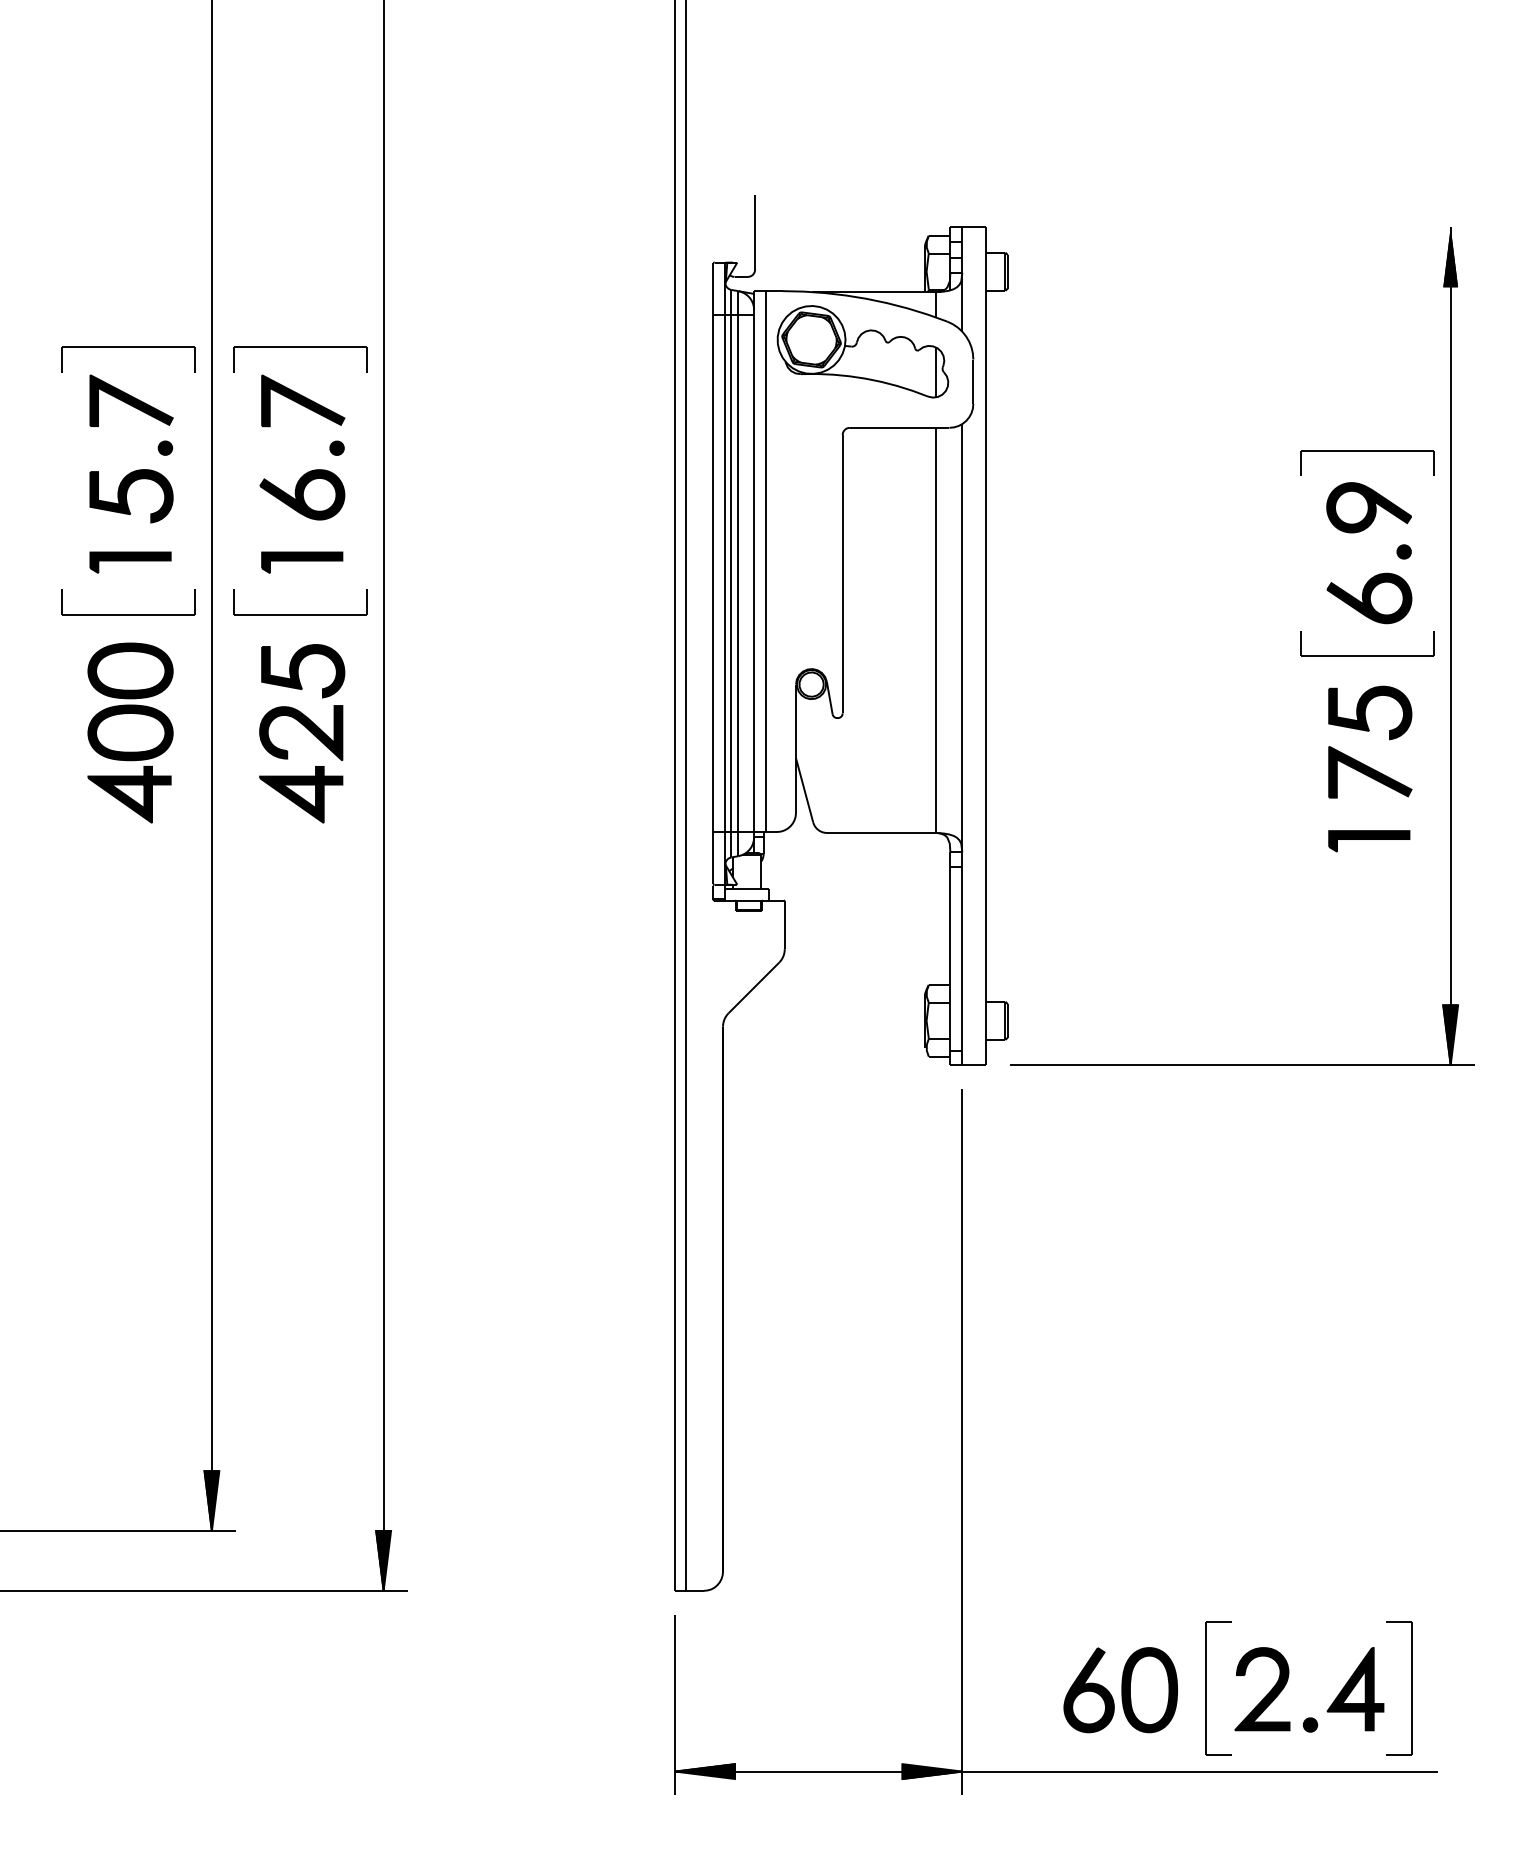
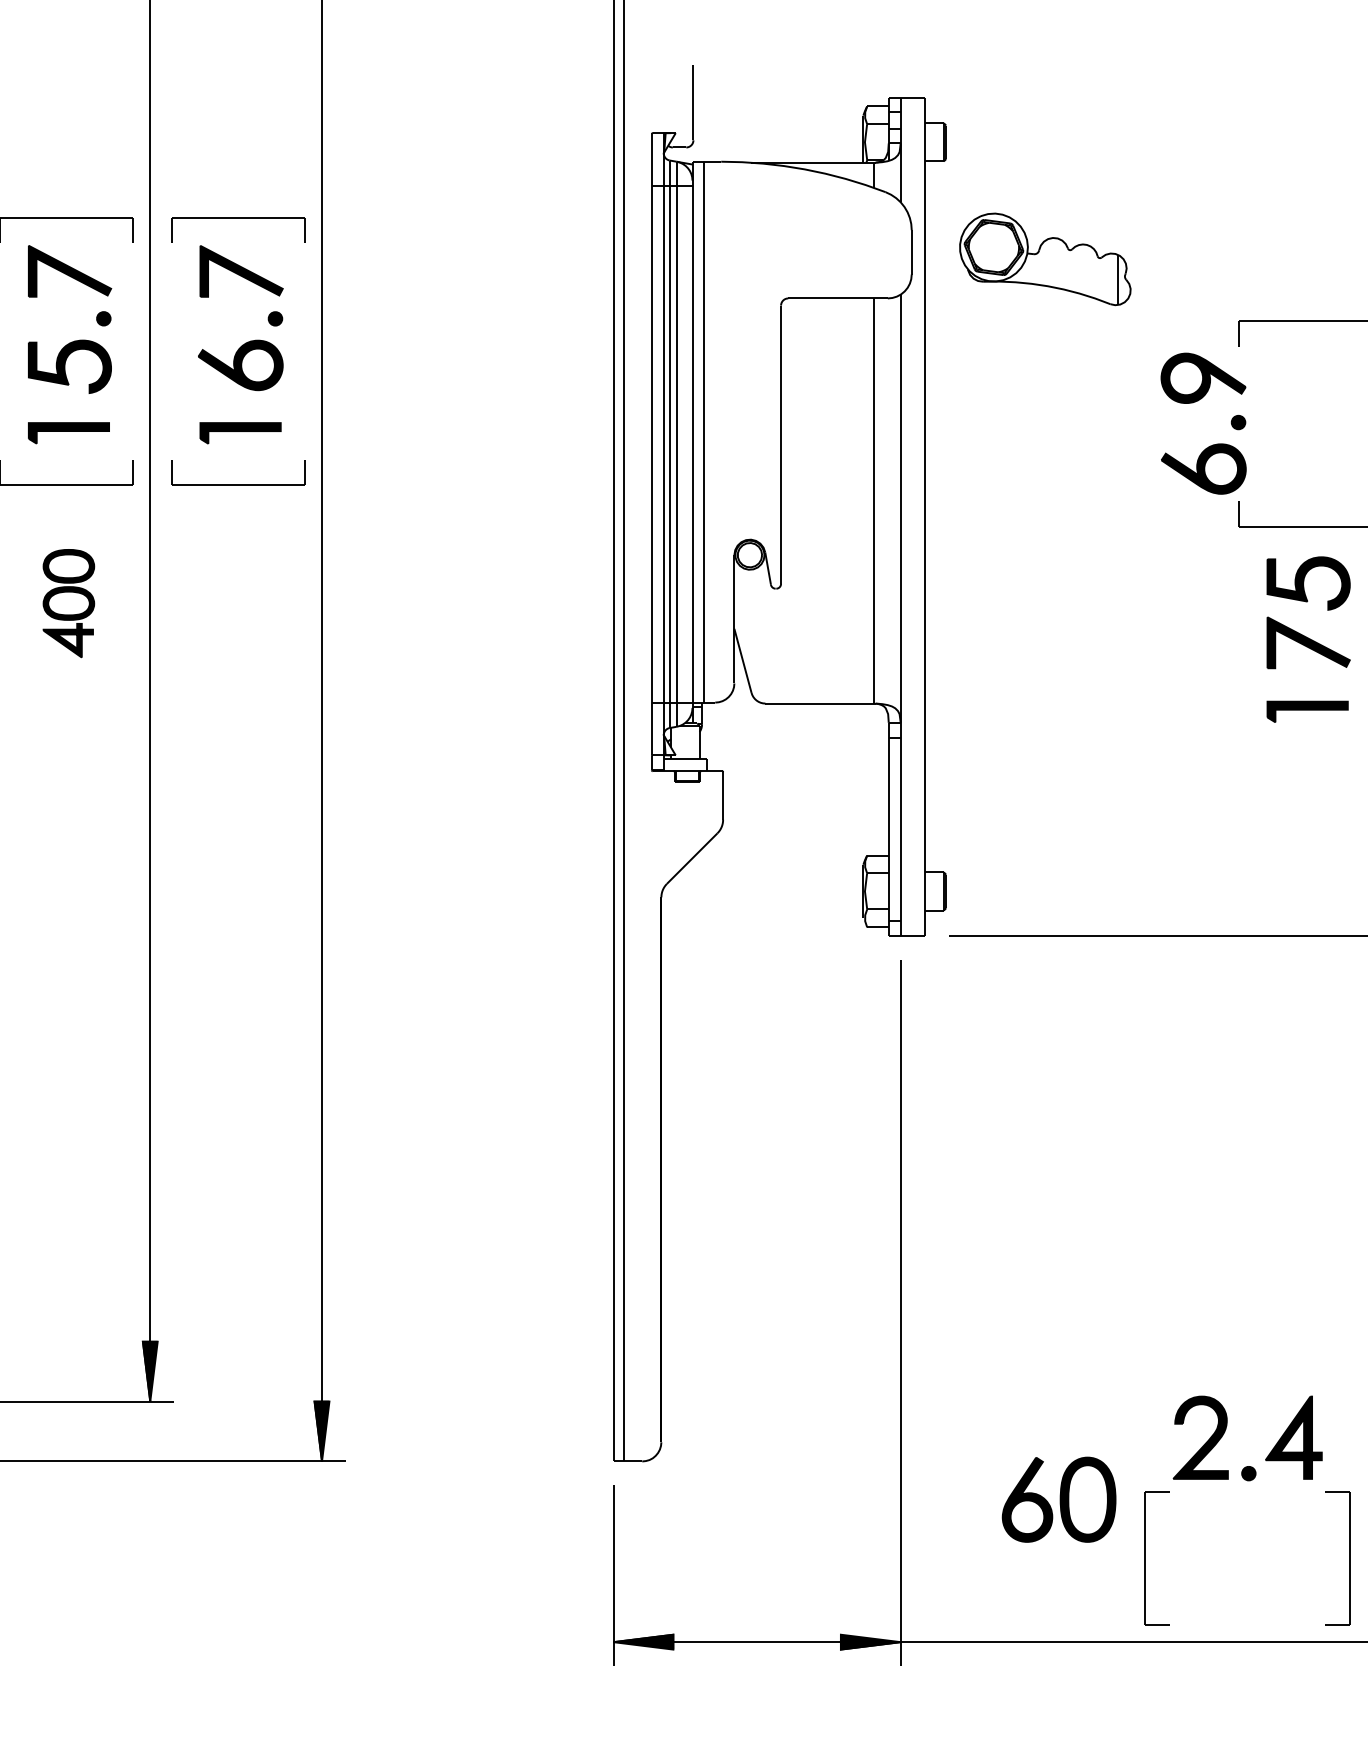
part: (862, 351) -> (1044, 259), moved
part: (1376, 574) -> (1210, 445), moved
part: (306, 728) -> (244, 599), removed
part: (130, 732) -> (68, 603), size x0.6
part: (1287, 1682) -> (1225, 1431), moved
part: (1120, 1690) -> (1058, 1500), moved

